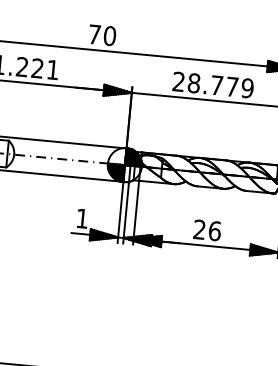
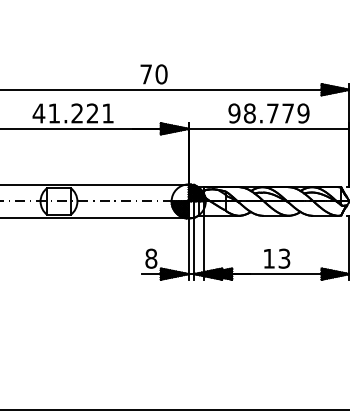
text: (178, 81) -> (234, 113), 28.779 -> 98.779
text: (82, 218) -> (151, 258), 1 -> 8
text: (207, 230) -> (276, 258), 26 -> 13

